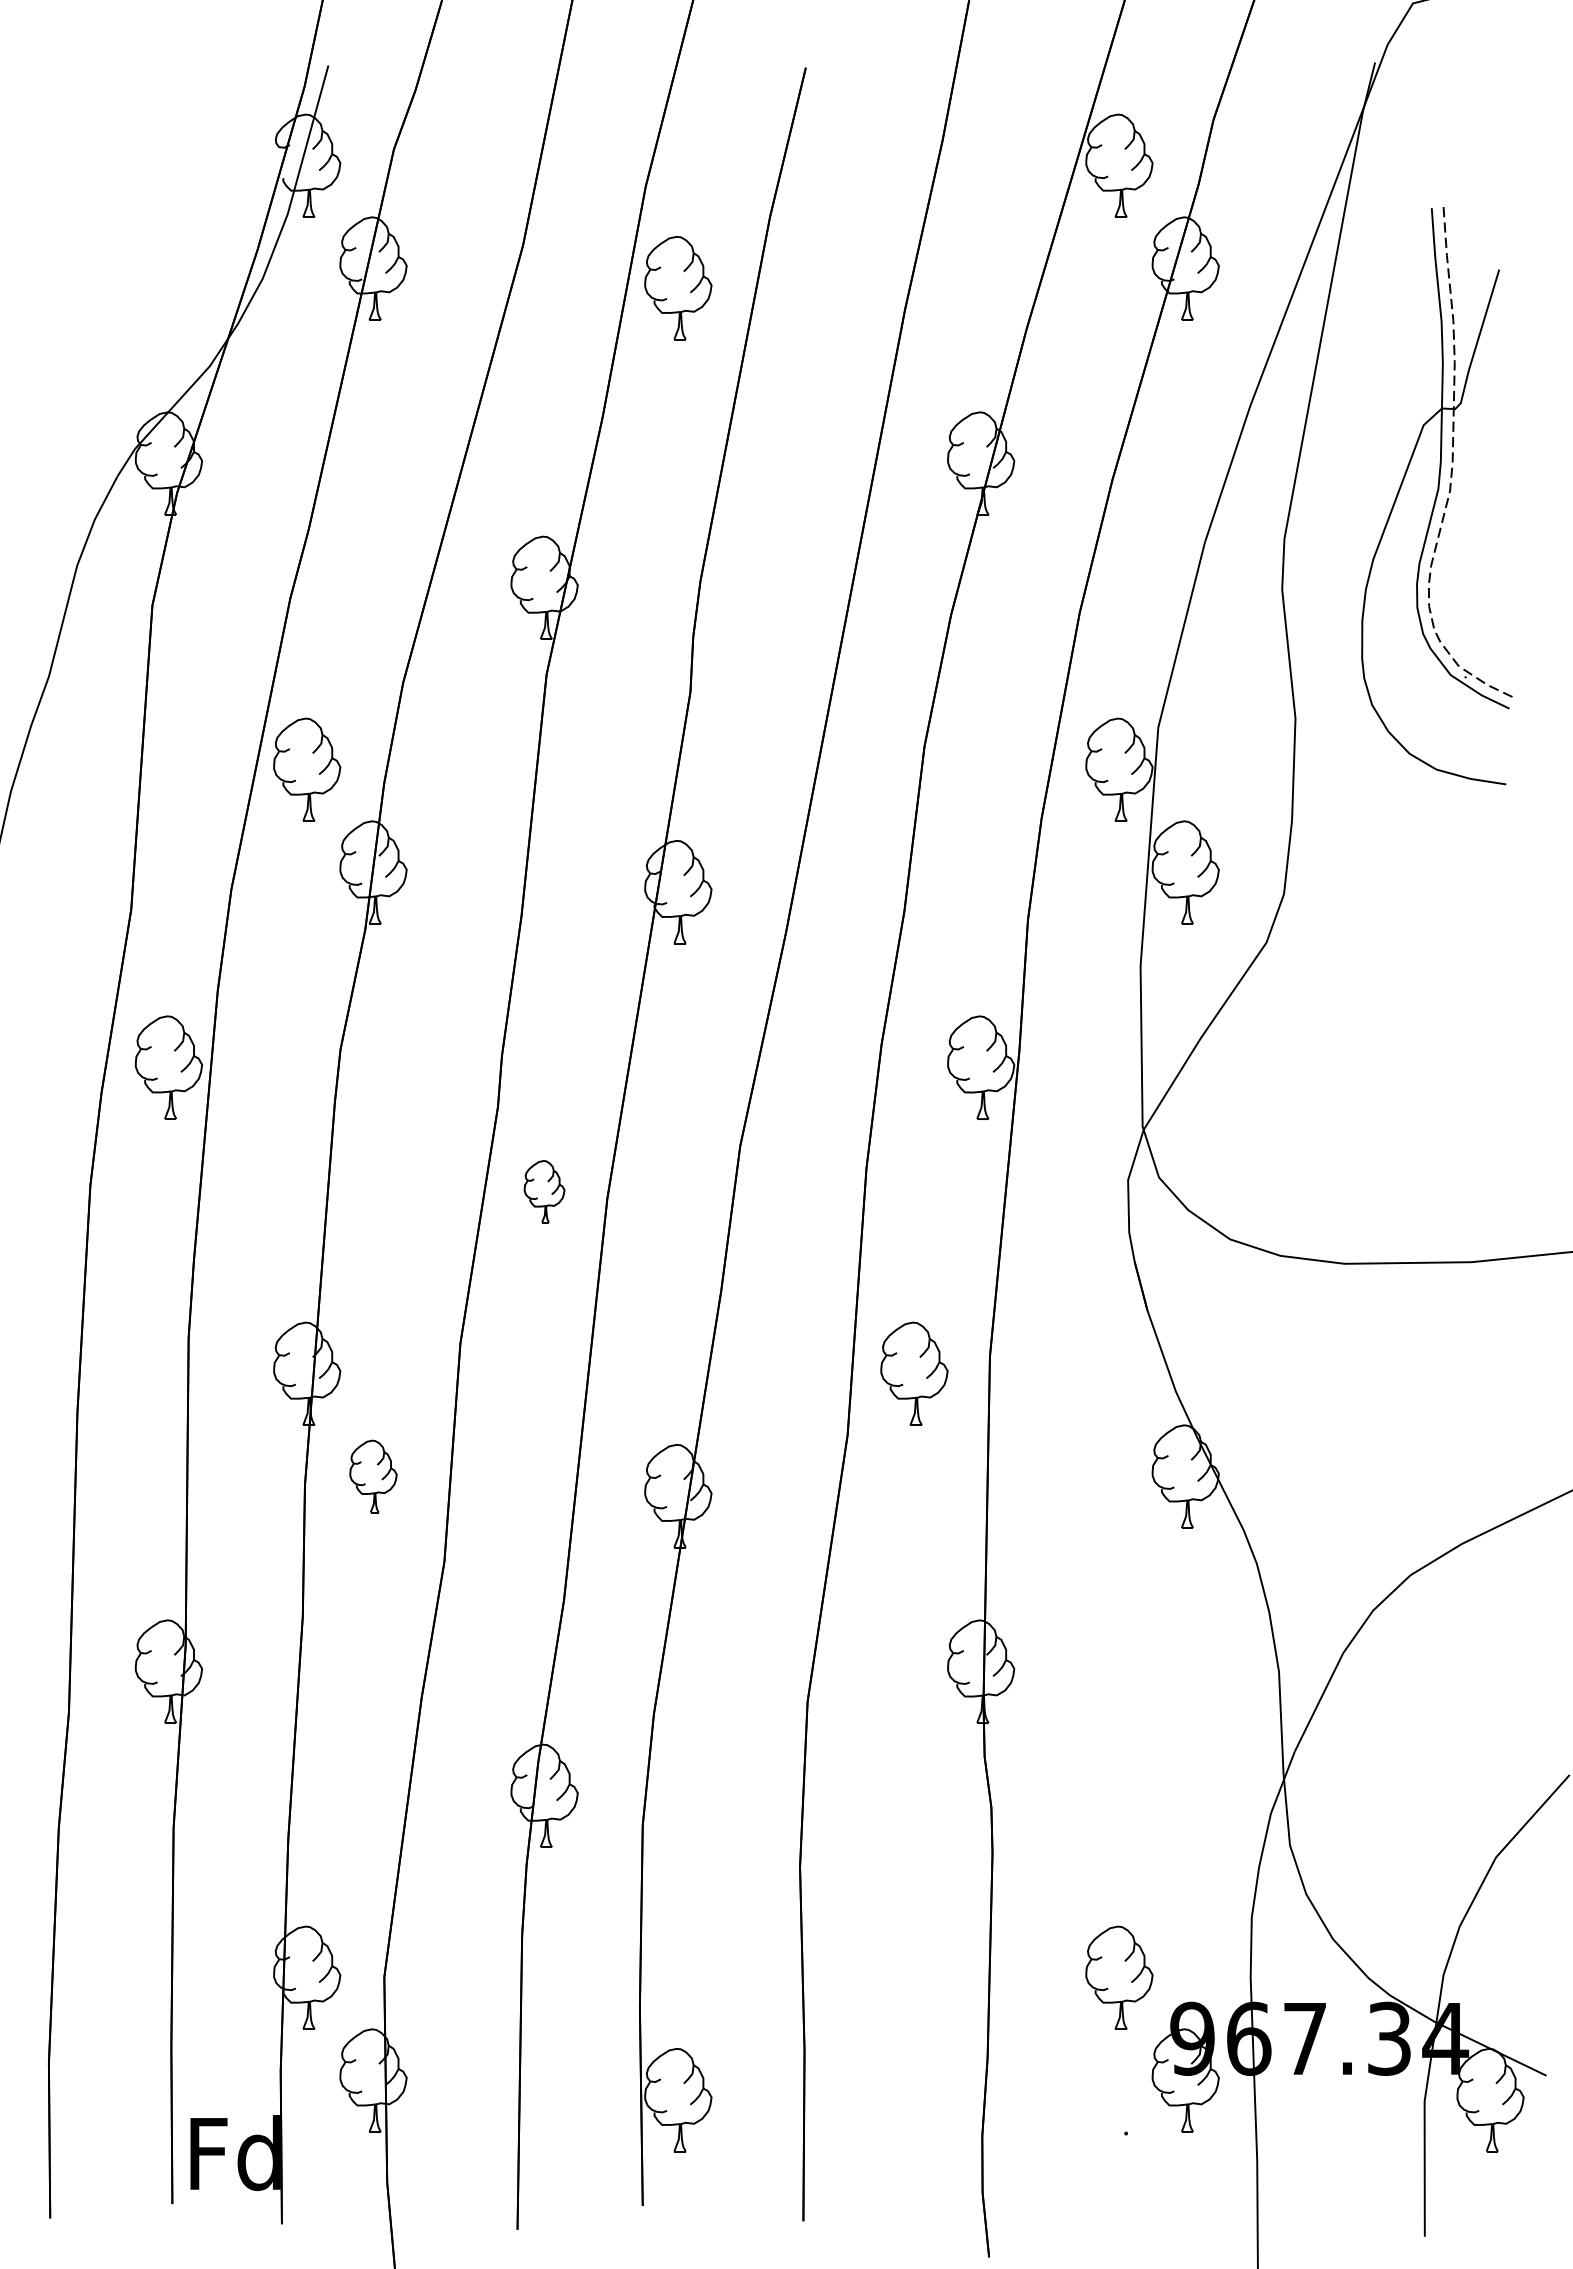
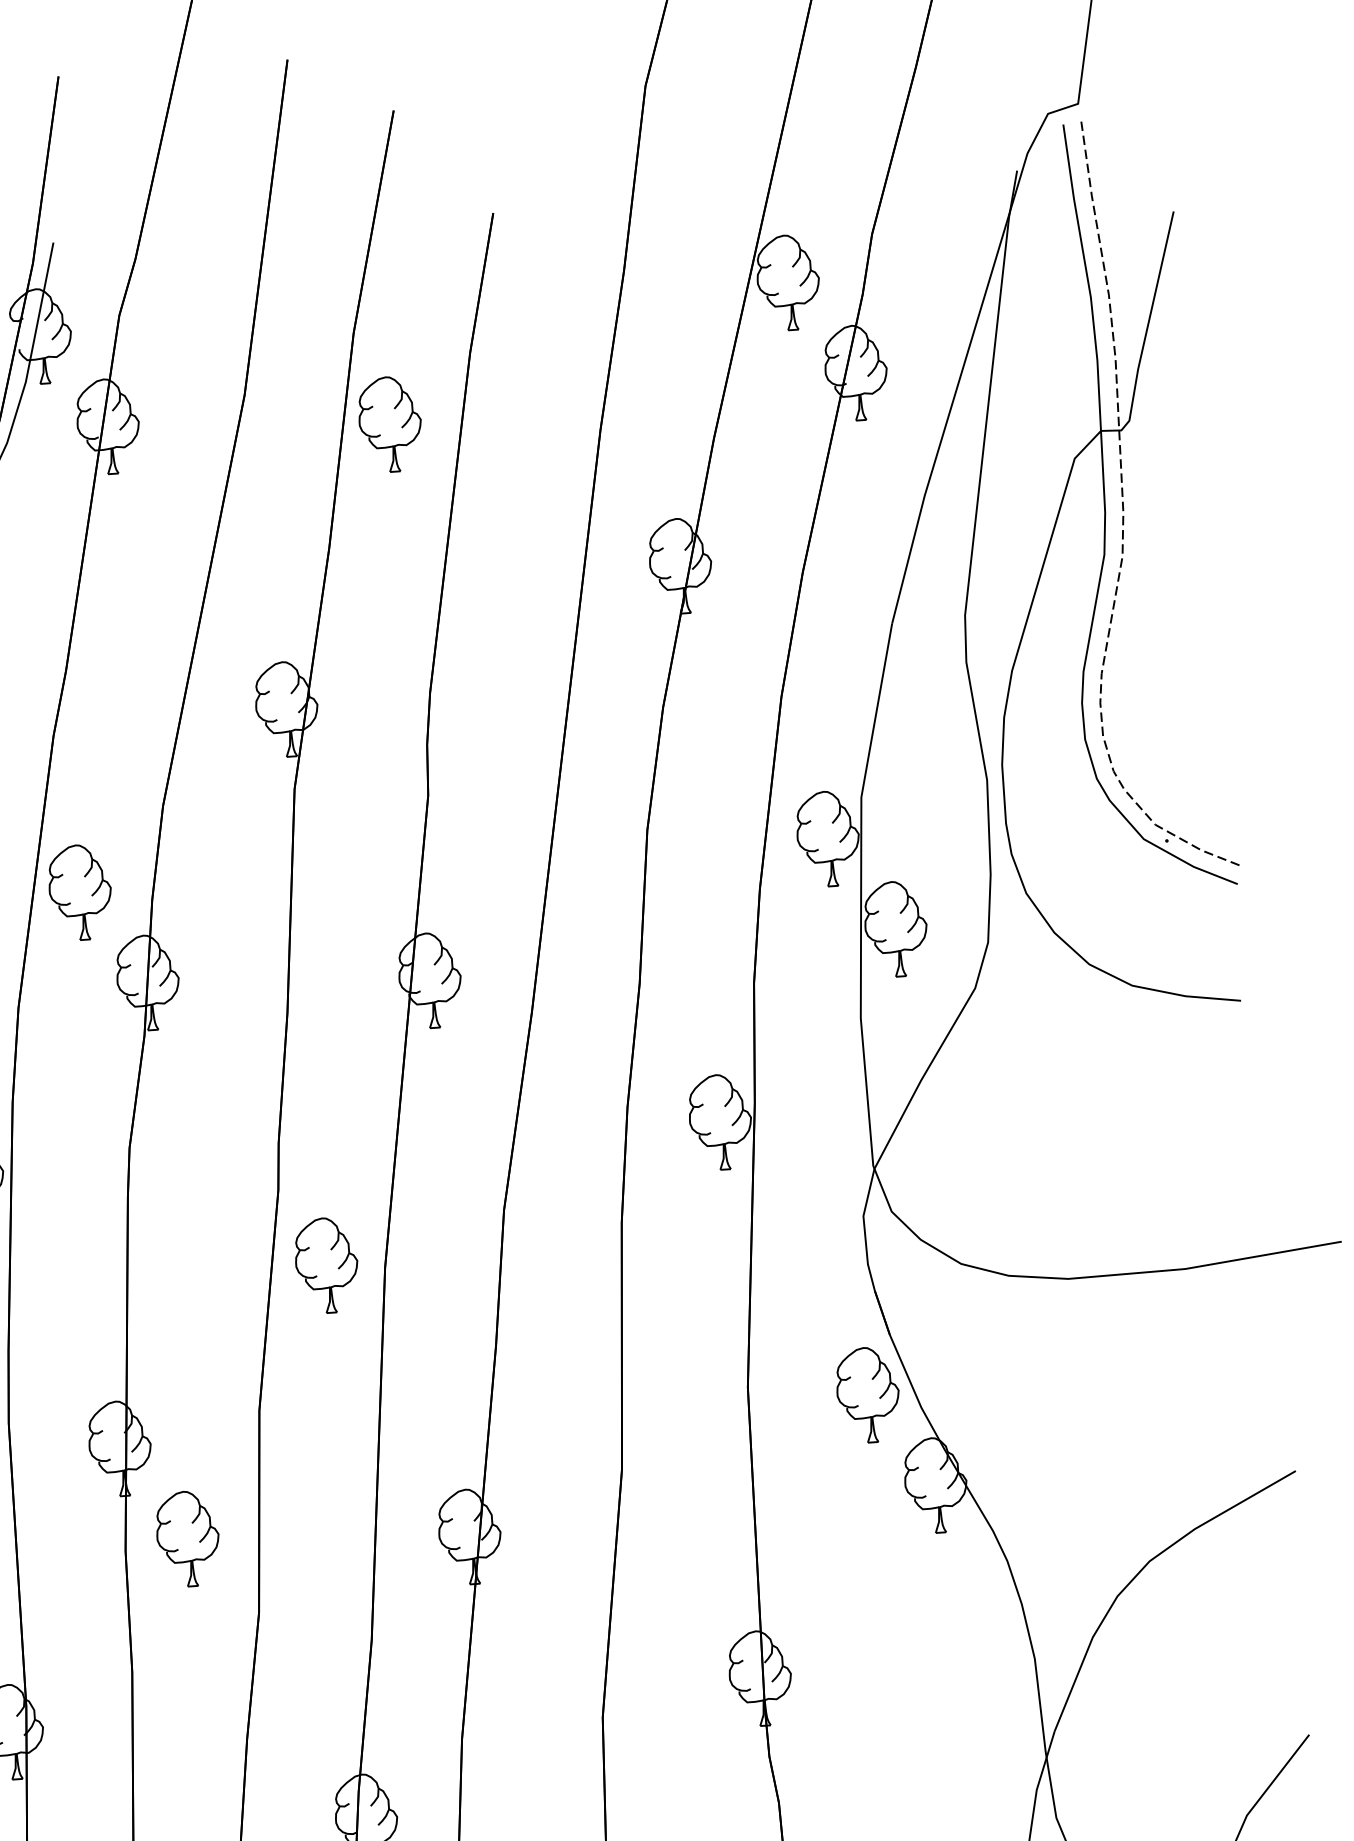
part: (1436, 495) -> (1102, 565), size x1.67
part: (544, 1191) -> (326, 1265), size x1.67
part: (914, 1373) -> (868, 1394), moved
part: (373, 1476) -> (188, 1538), size x1.43

